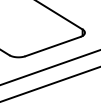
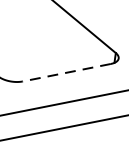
line: (52, 46) -> (66, 72), solid -> dashed

